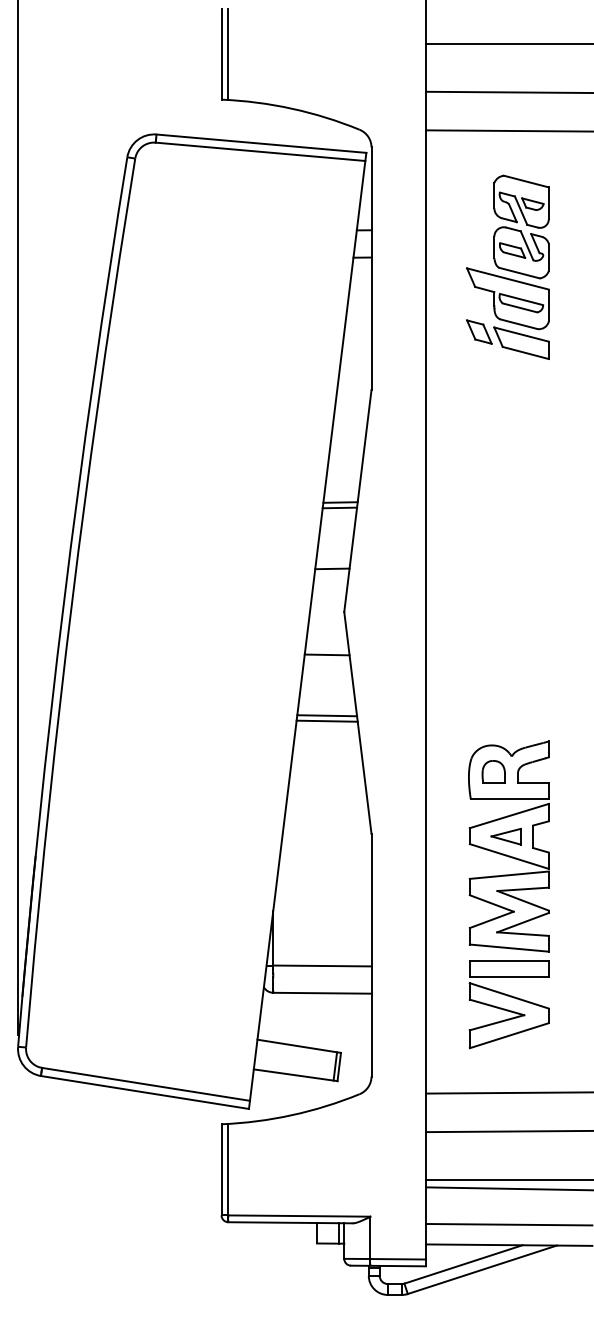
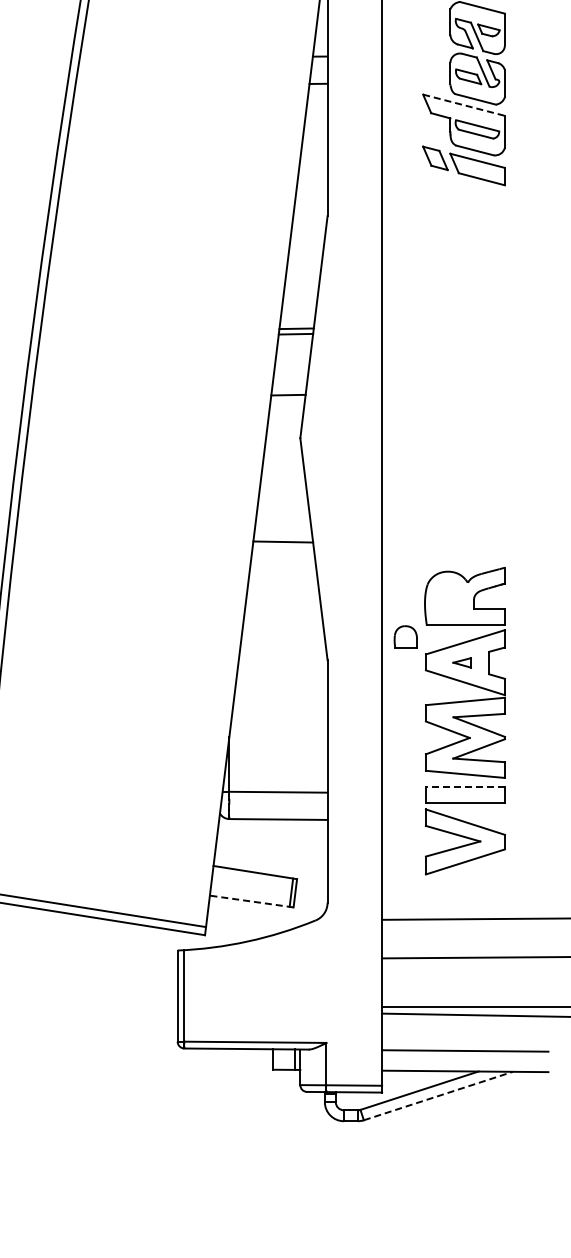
line: (508, 279) -> (464, 105), solid -> dashed
line: (326, 654) -> (282, 480), removed
line: (326, 720) -> (282, 546), removed
part: (493, 771) -> (405, 636), moved
part: (505, 836) -> (461, 662), size x0.6
line: (509, 960) -> (465, 786), solid -> dashed
line: (295, 1075) -> (251, 901), solid -> dashed
line: (482, 1269) -> (438, 1095), solid -> dashed

